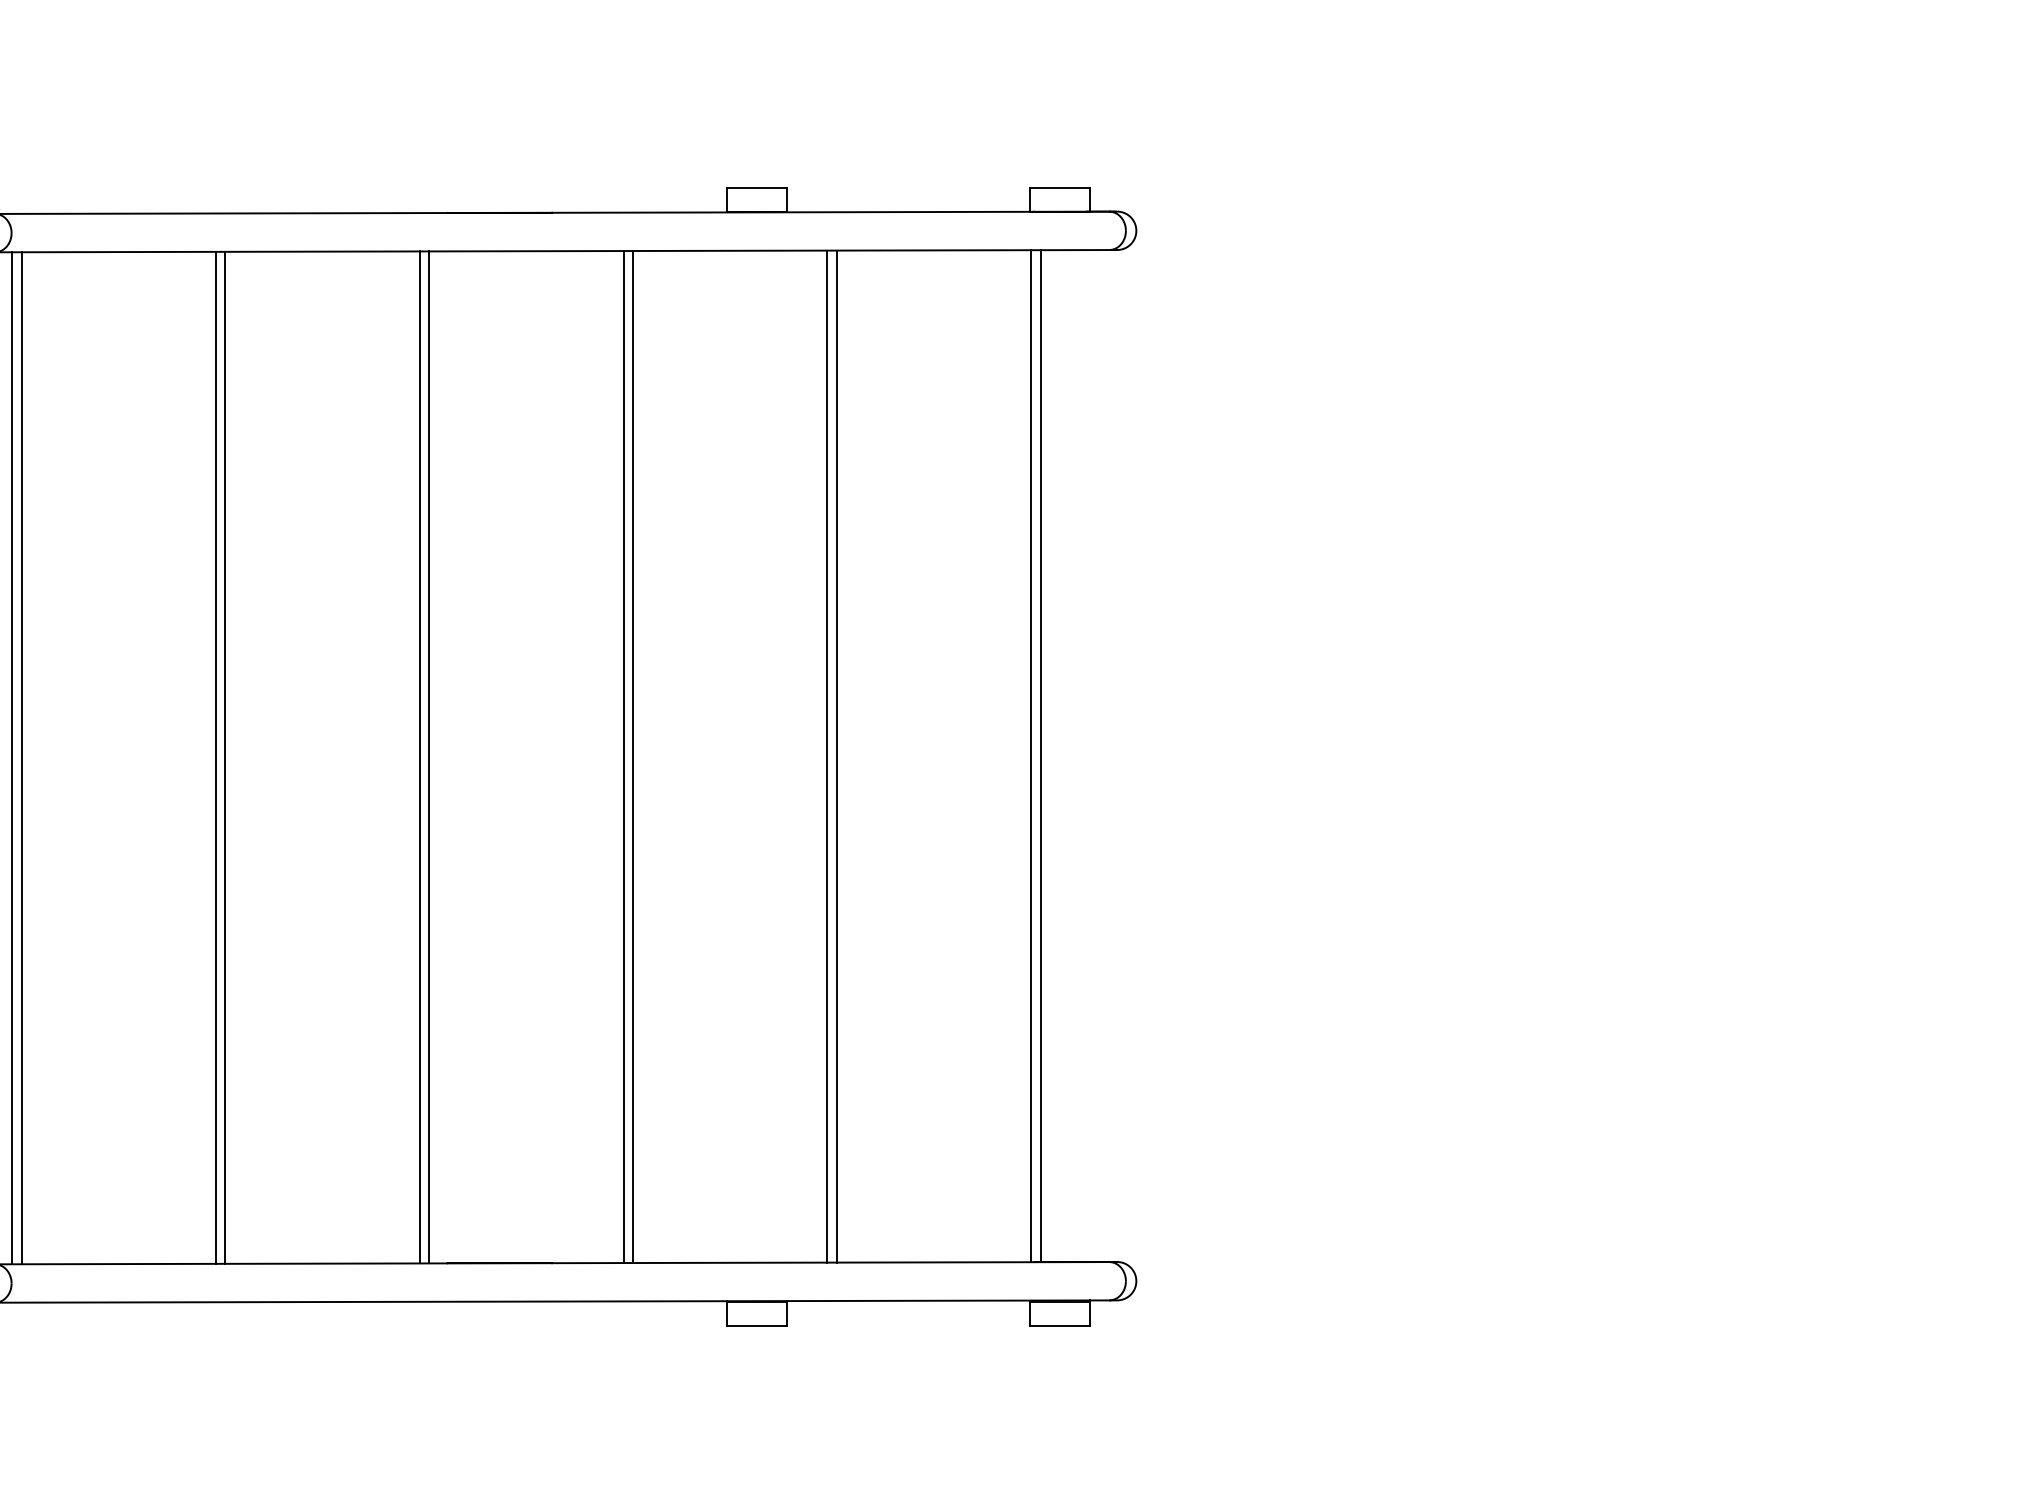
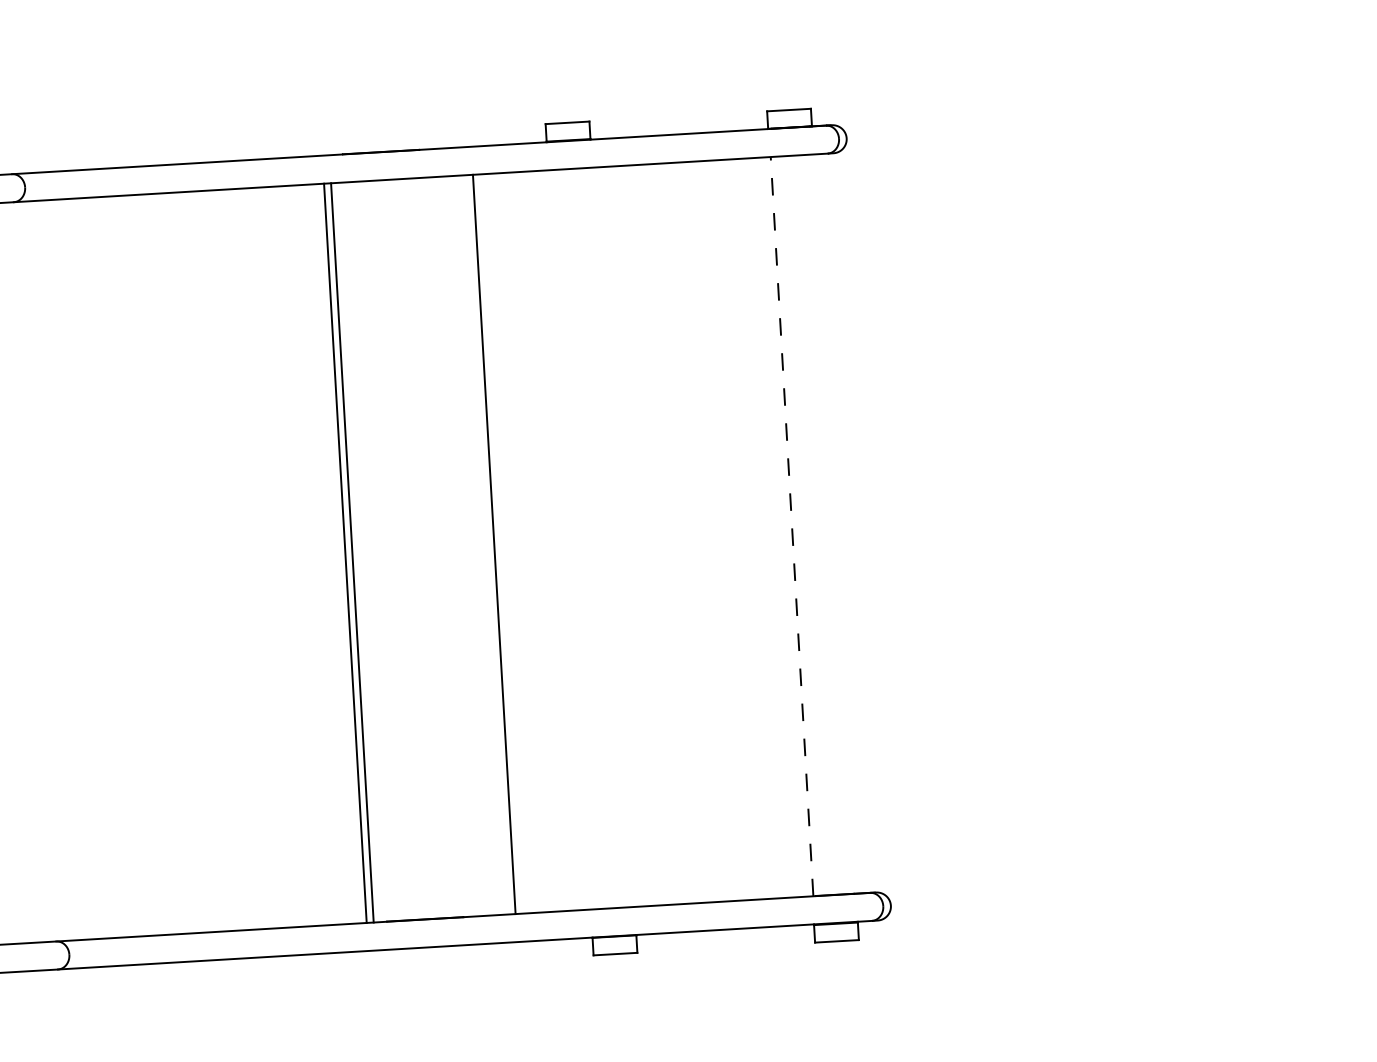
line: (1040, 755) -> (798, 525), removed
line: (827, 756) -> (643, 535), removed
line: (837, 756) -> (650, 535), removed
line: (1031, 756) -> (792, 526), solid -> dashed
line: (215, 757) -> (196, 561), removed
line: (225, 757) -> (203, 561), removed
line: (633, 757) -> (501, 544), removed
line: (12, 758) -> (47, 571), removed
line: (21, 758) -> (54, 570), removed

